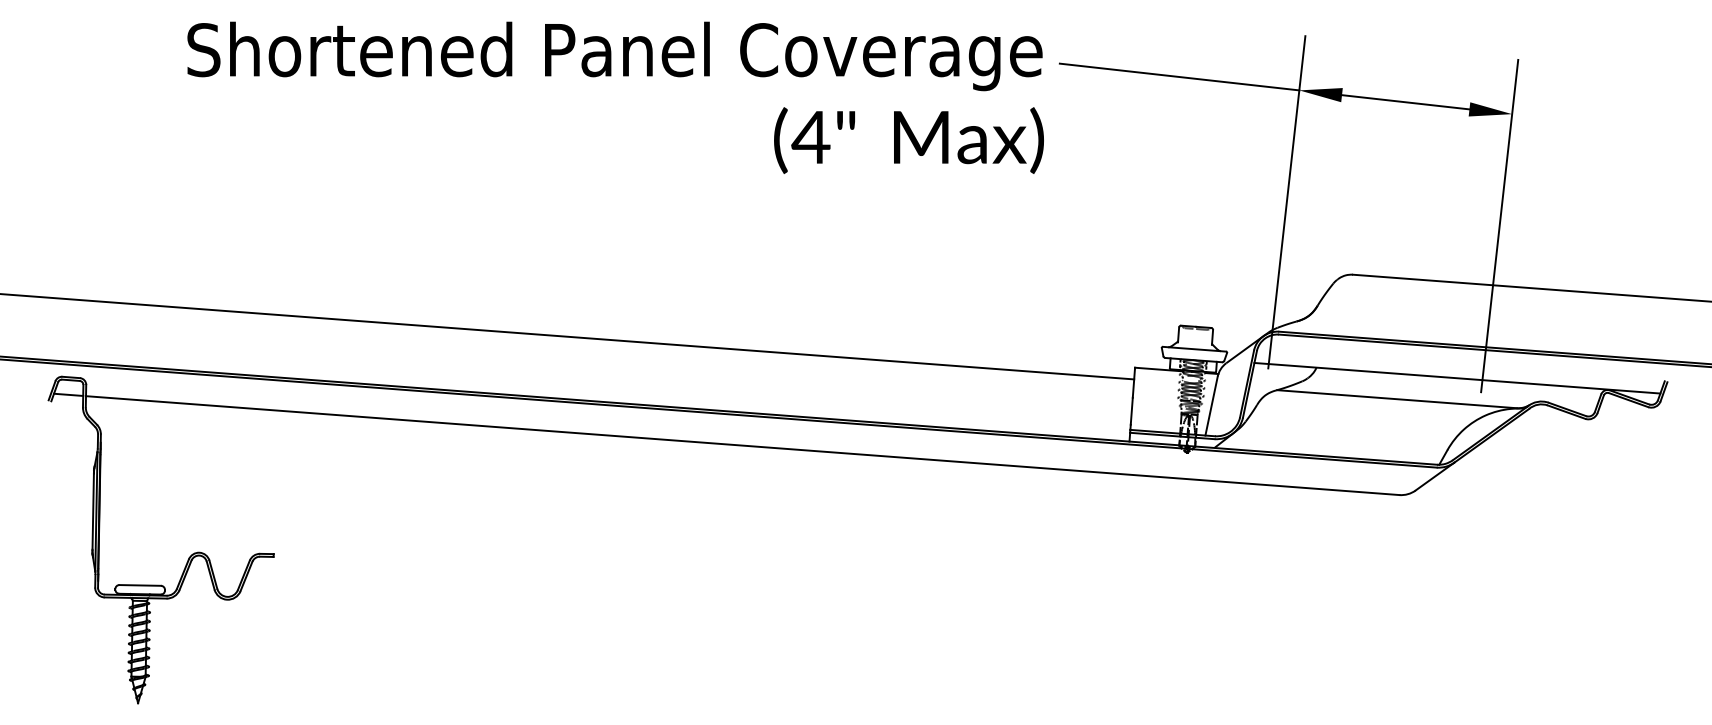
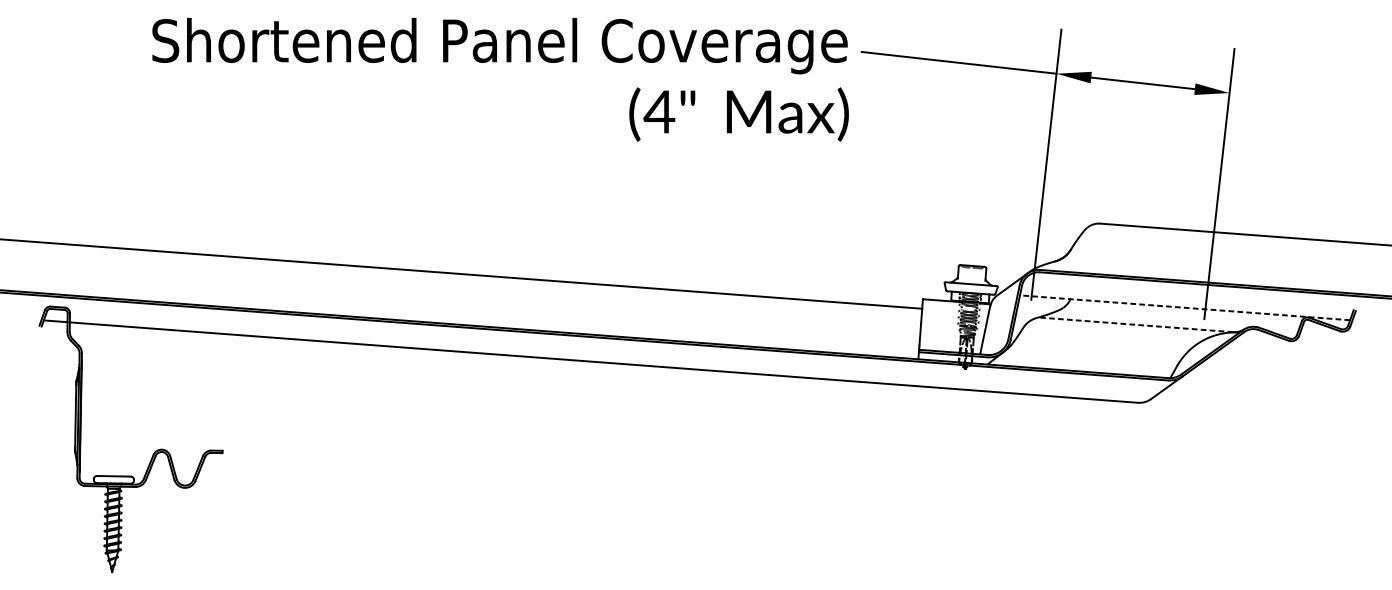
line: (1457, 378) -> (1185, 308), solid -> dashed
line: (1396, 399) -> (1135, 325), solid -> dashed

